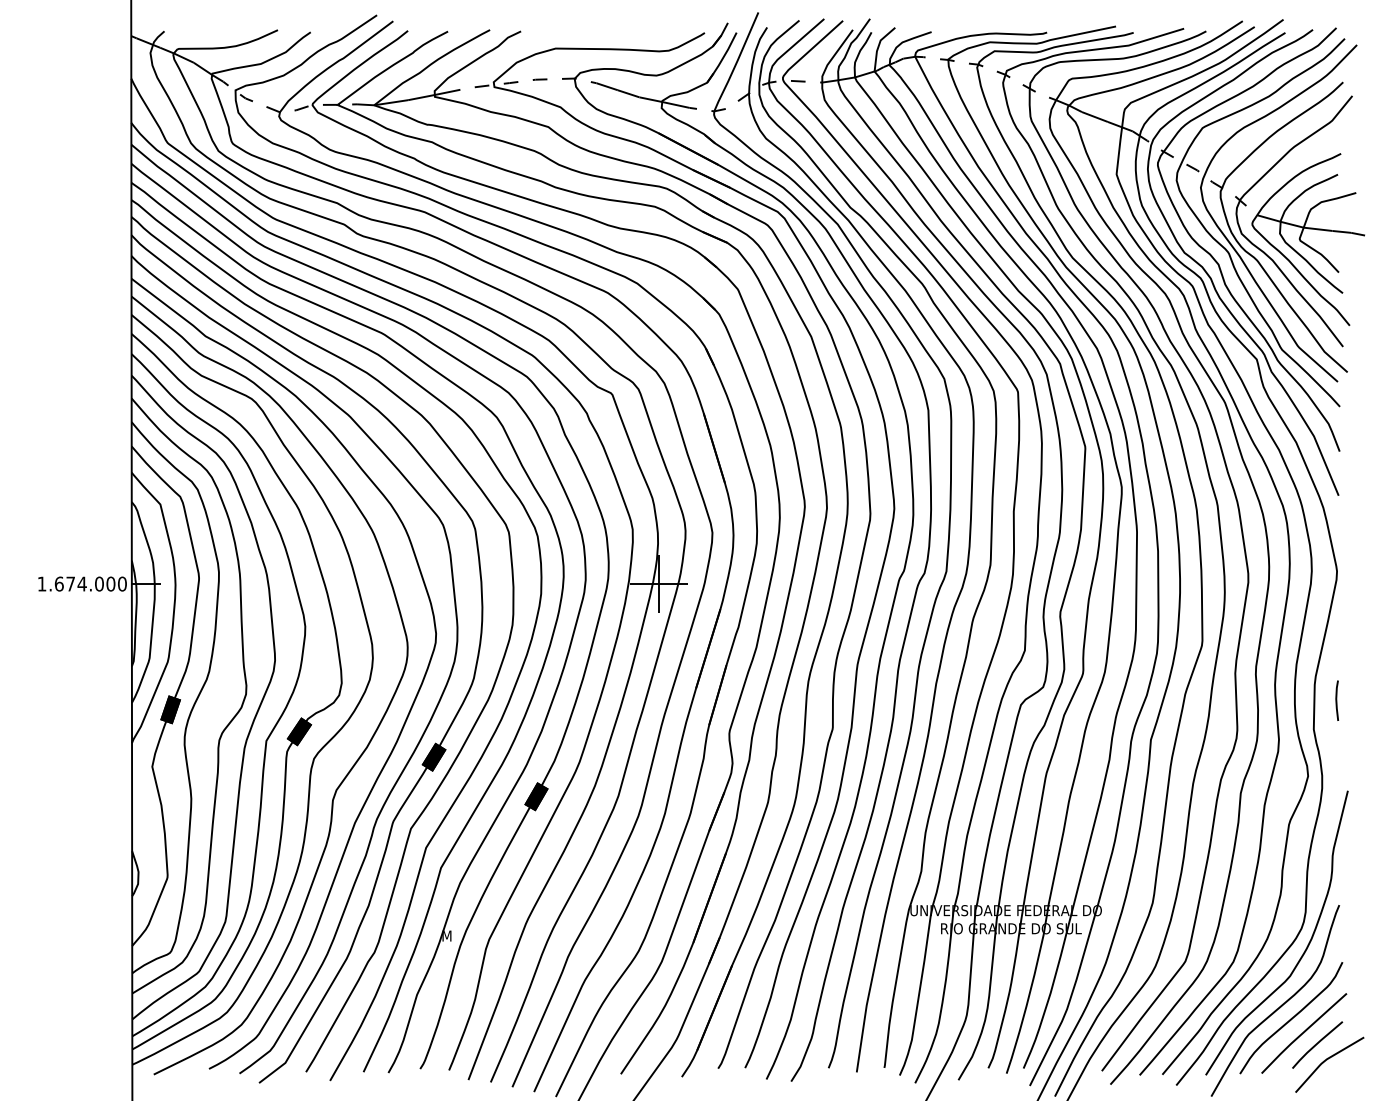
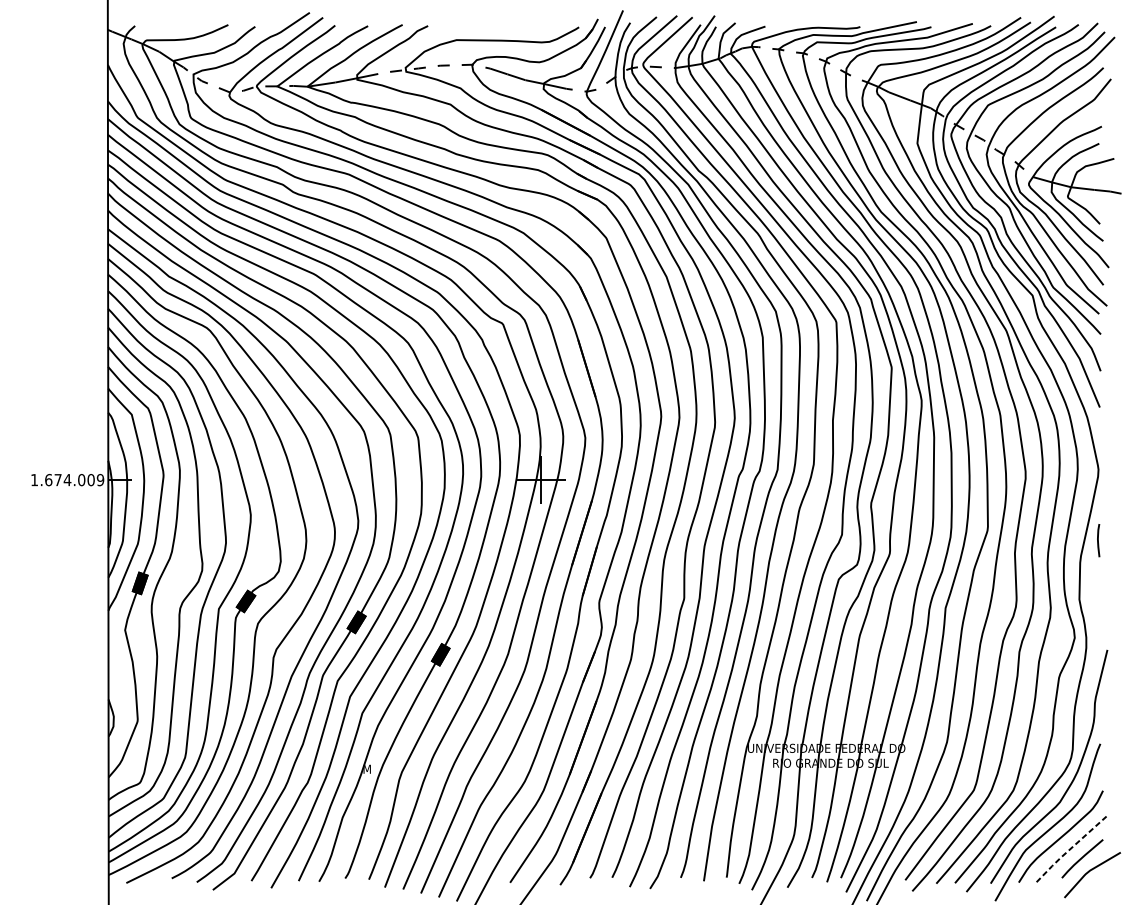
text: (121, 584) -> (99, 480), 1.674.000 -> 1.674.009
line: (1337, 700) -> (1098, 540), moved
line: (1302, 1033) -> (1070, 849), solid -> dashed

